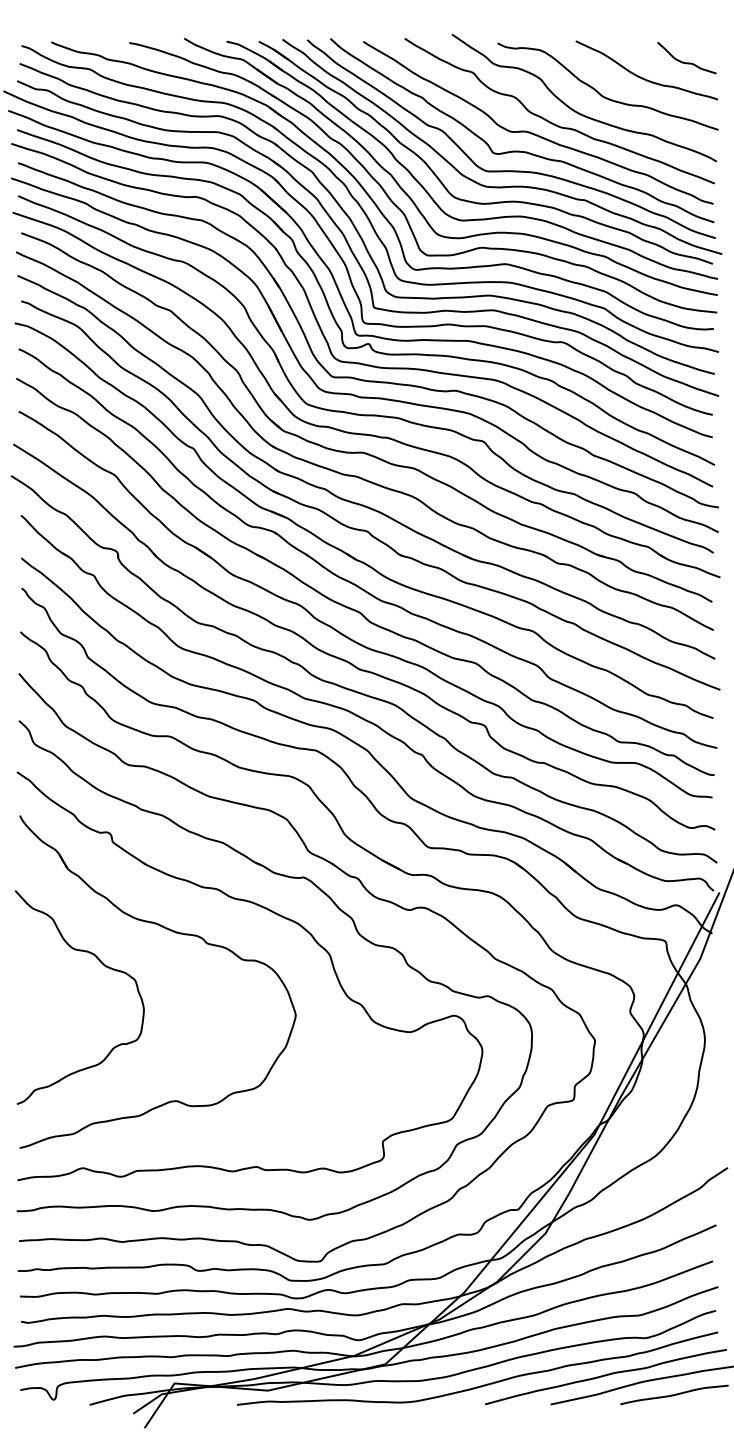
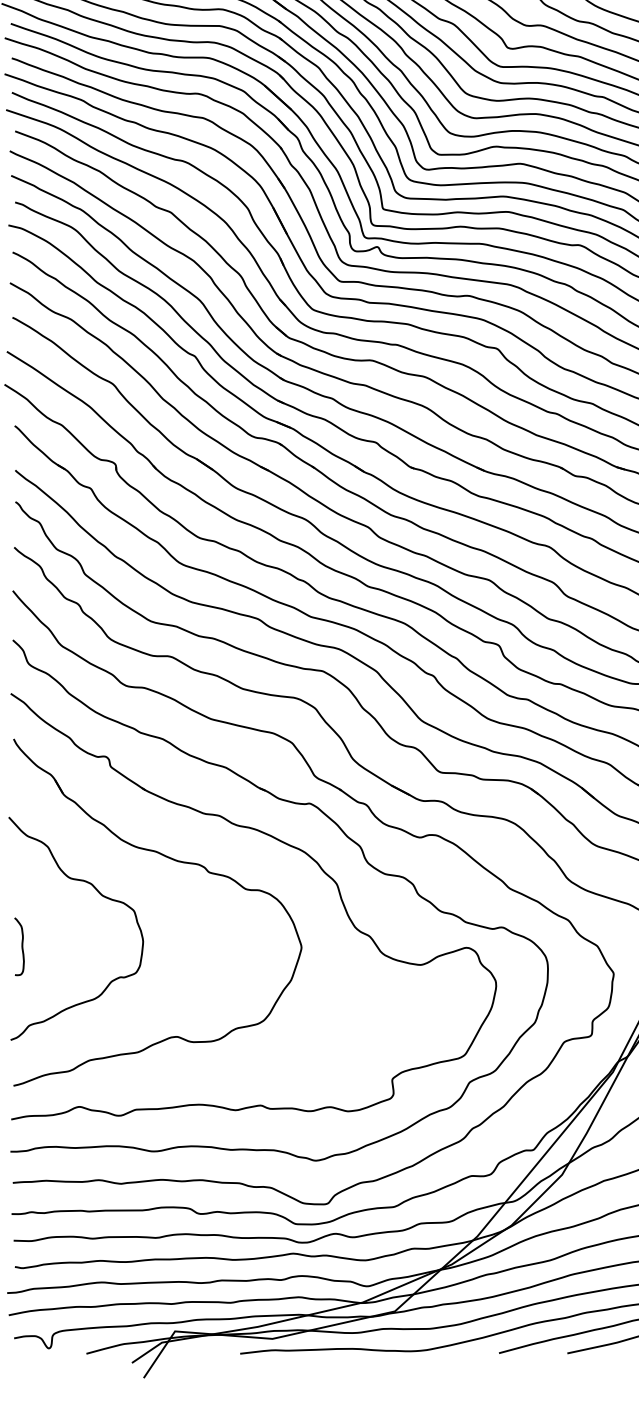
curve: (27, 1014) -> (21, 946), added

